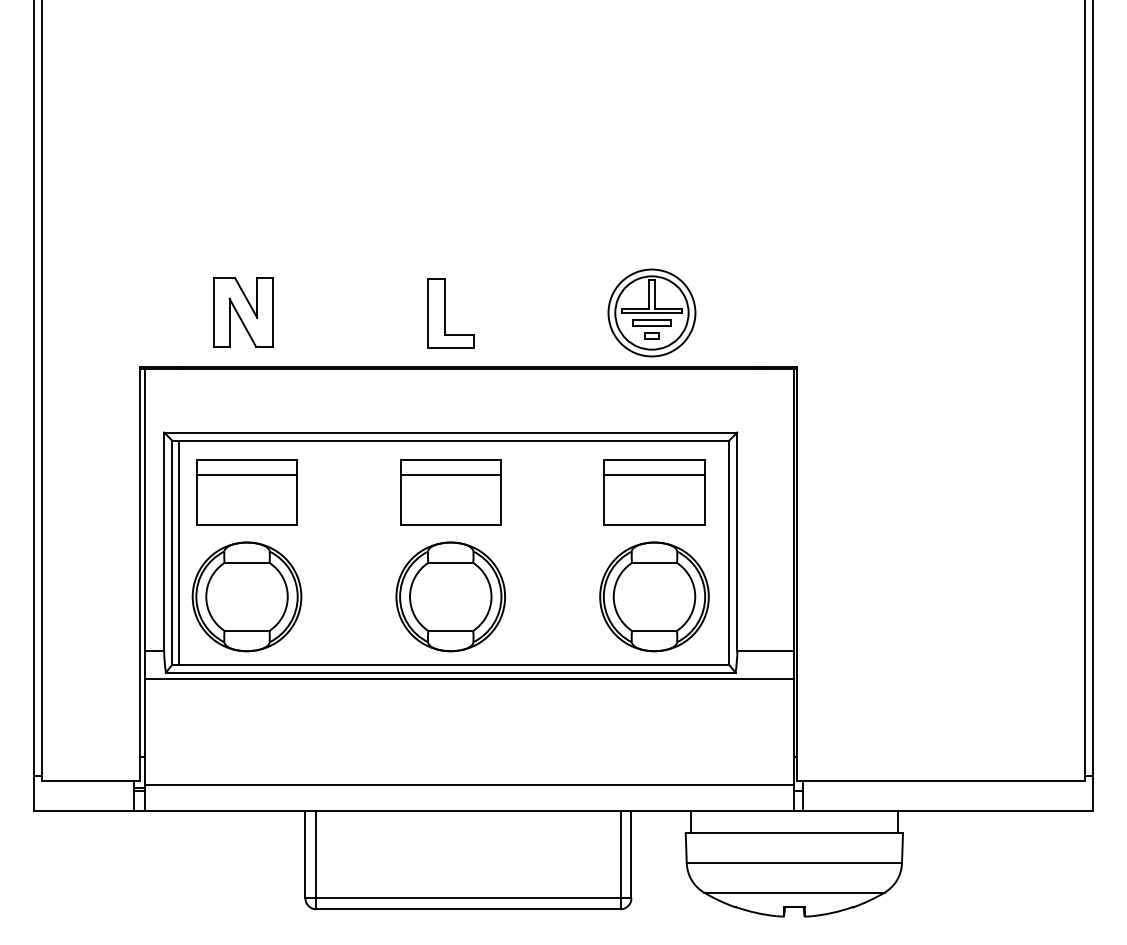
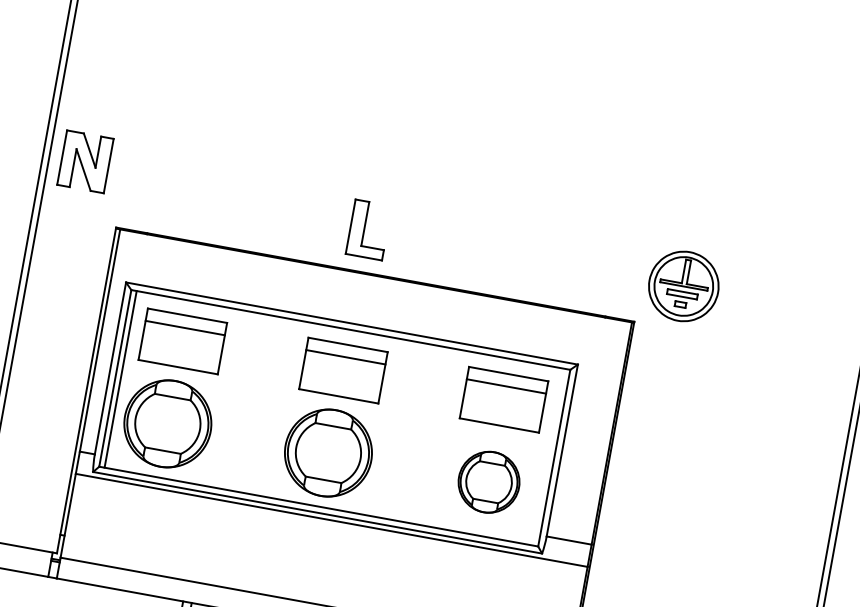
part: (243, 312) -> (85, 161), moved
part: (651, 312) -> (683, 286), moved
part: (654, 596) -> (489, 481), size x0.7

